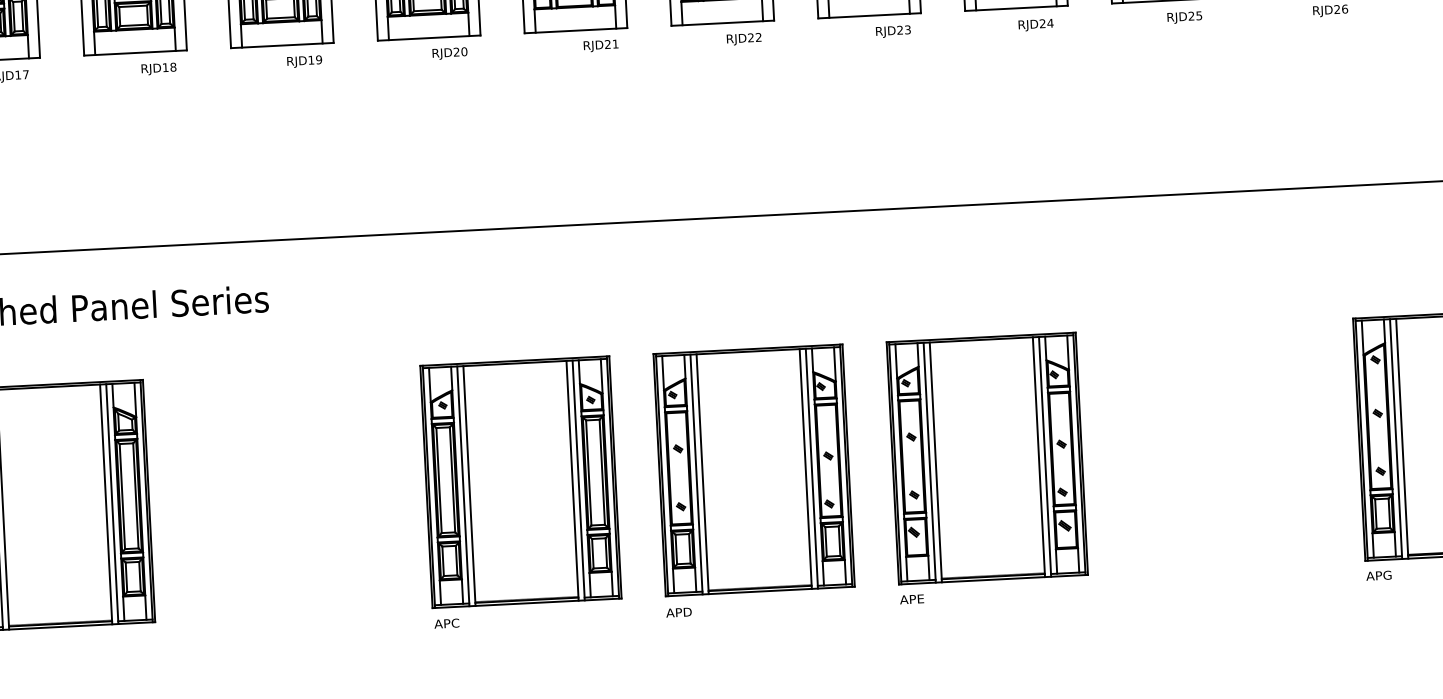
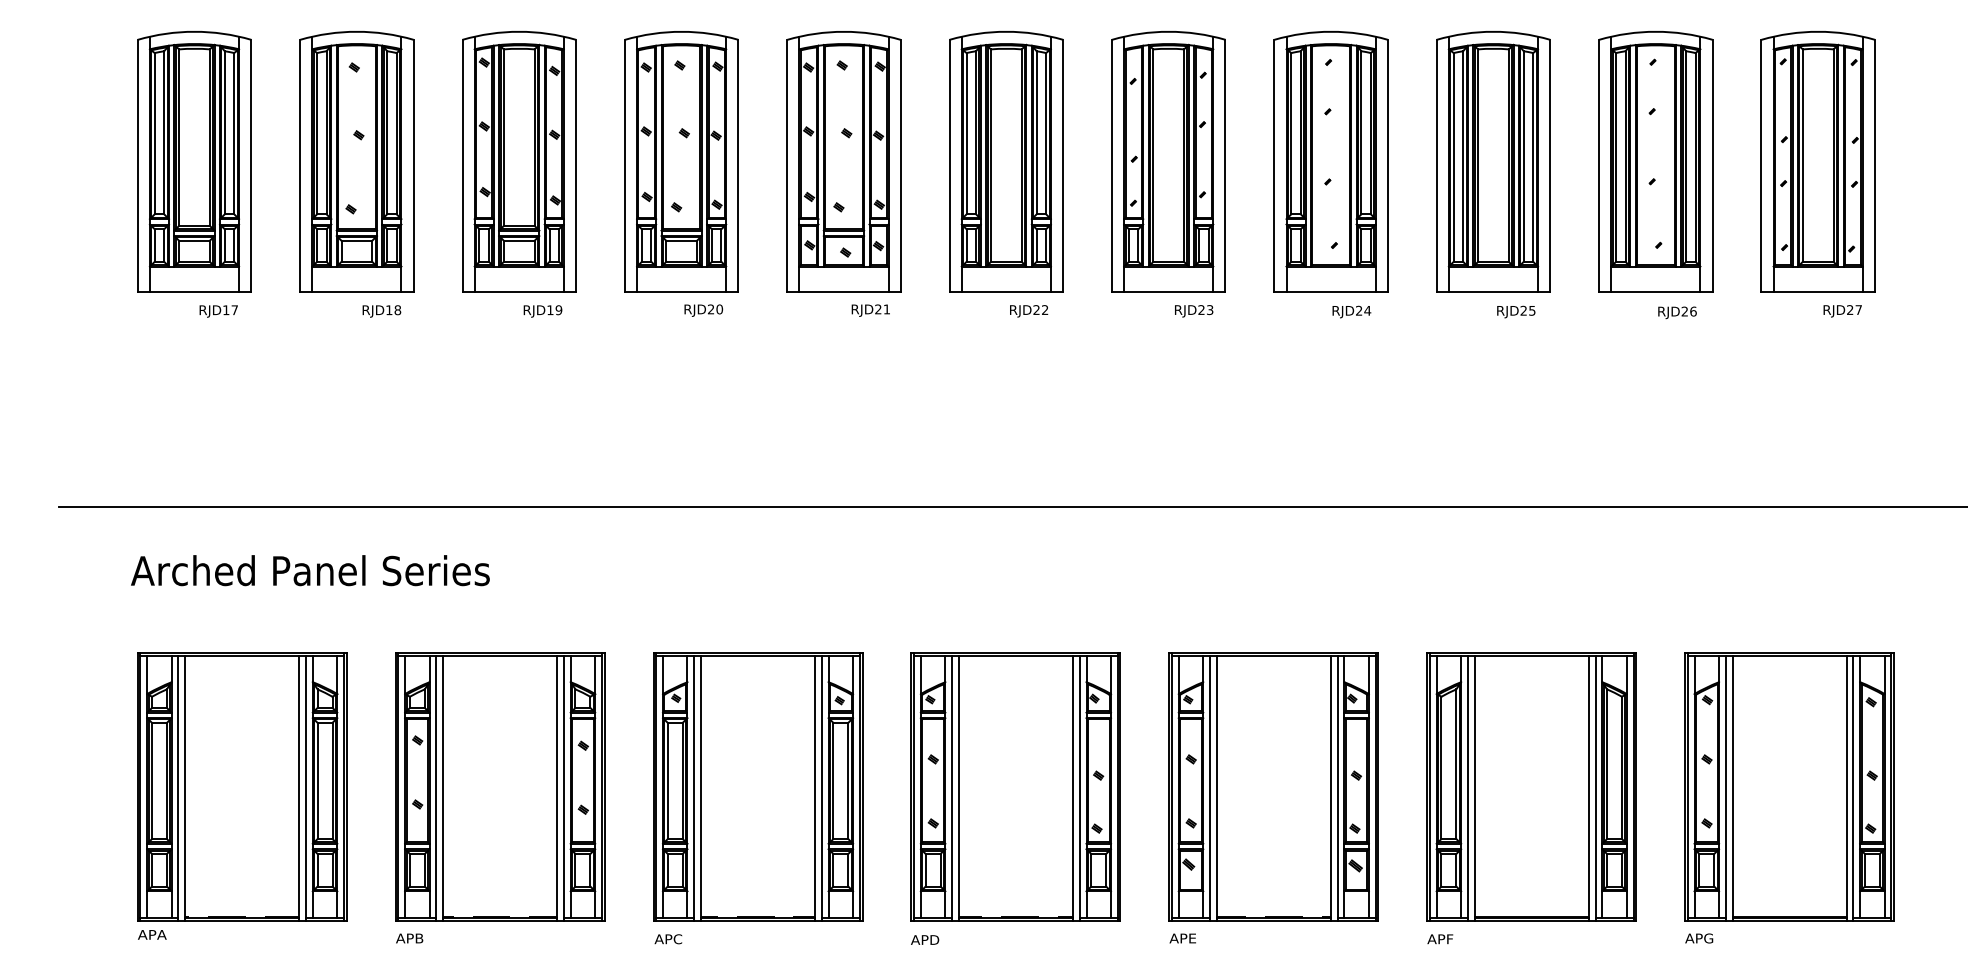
part: (1220, 456) -> (1531, 798), added
part: (288, 503) -> (500, 797), added

